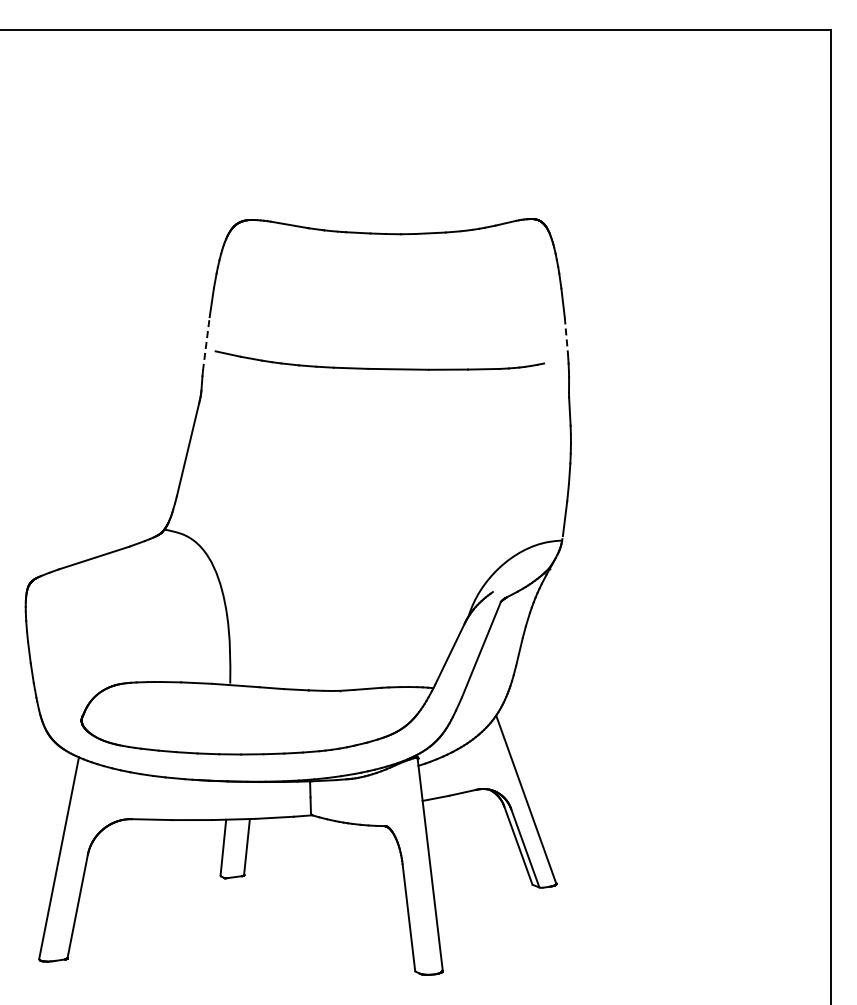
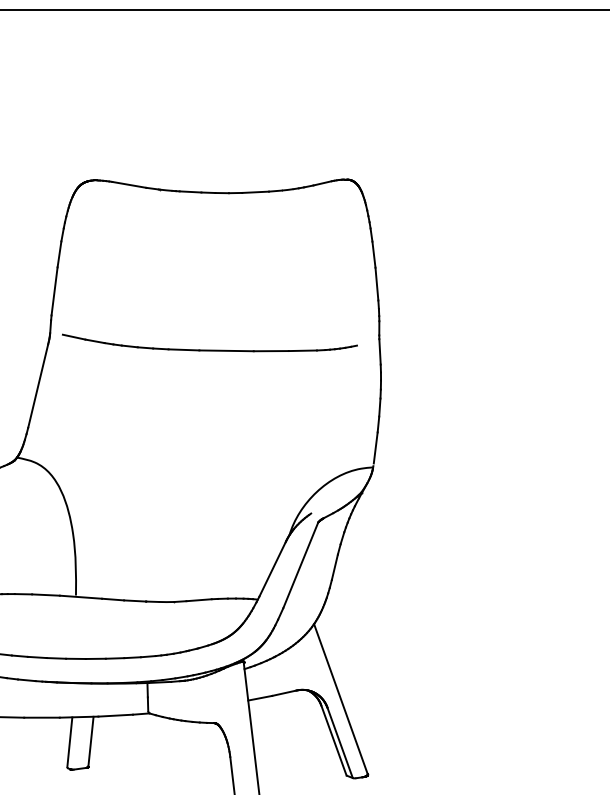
line: (566, 336) -> (377, 284), dashed -> solid
line: (206, 343) -> (54, 291), dashed -> solid
part: (379, 368) -> (209, 350), moved

